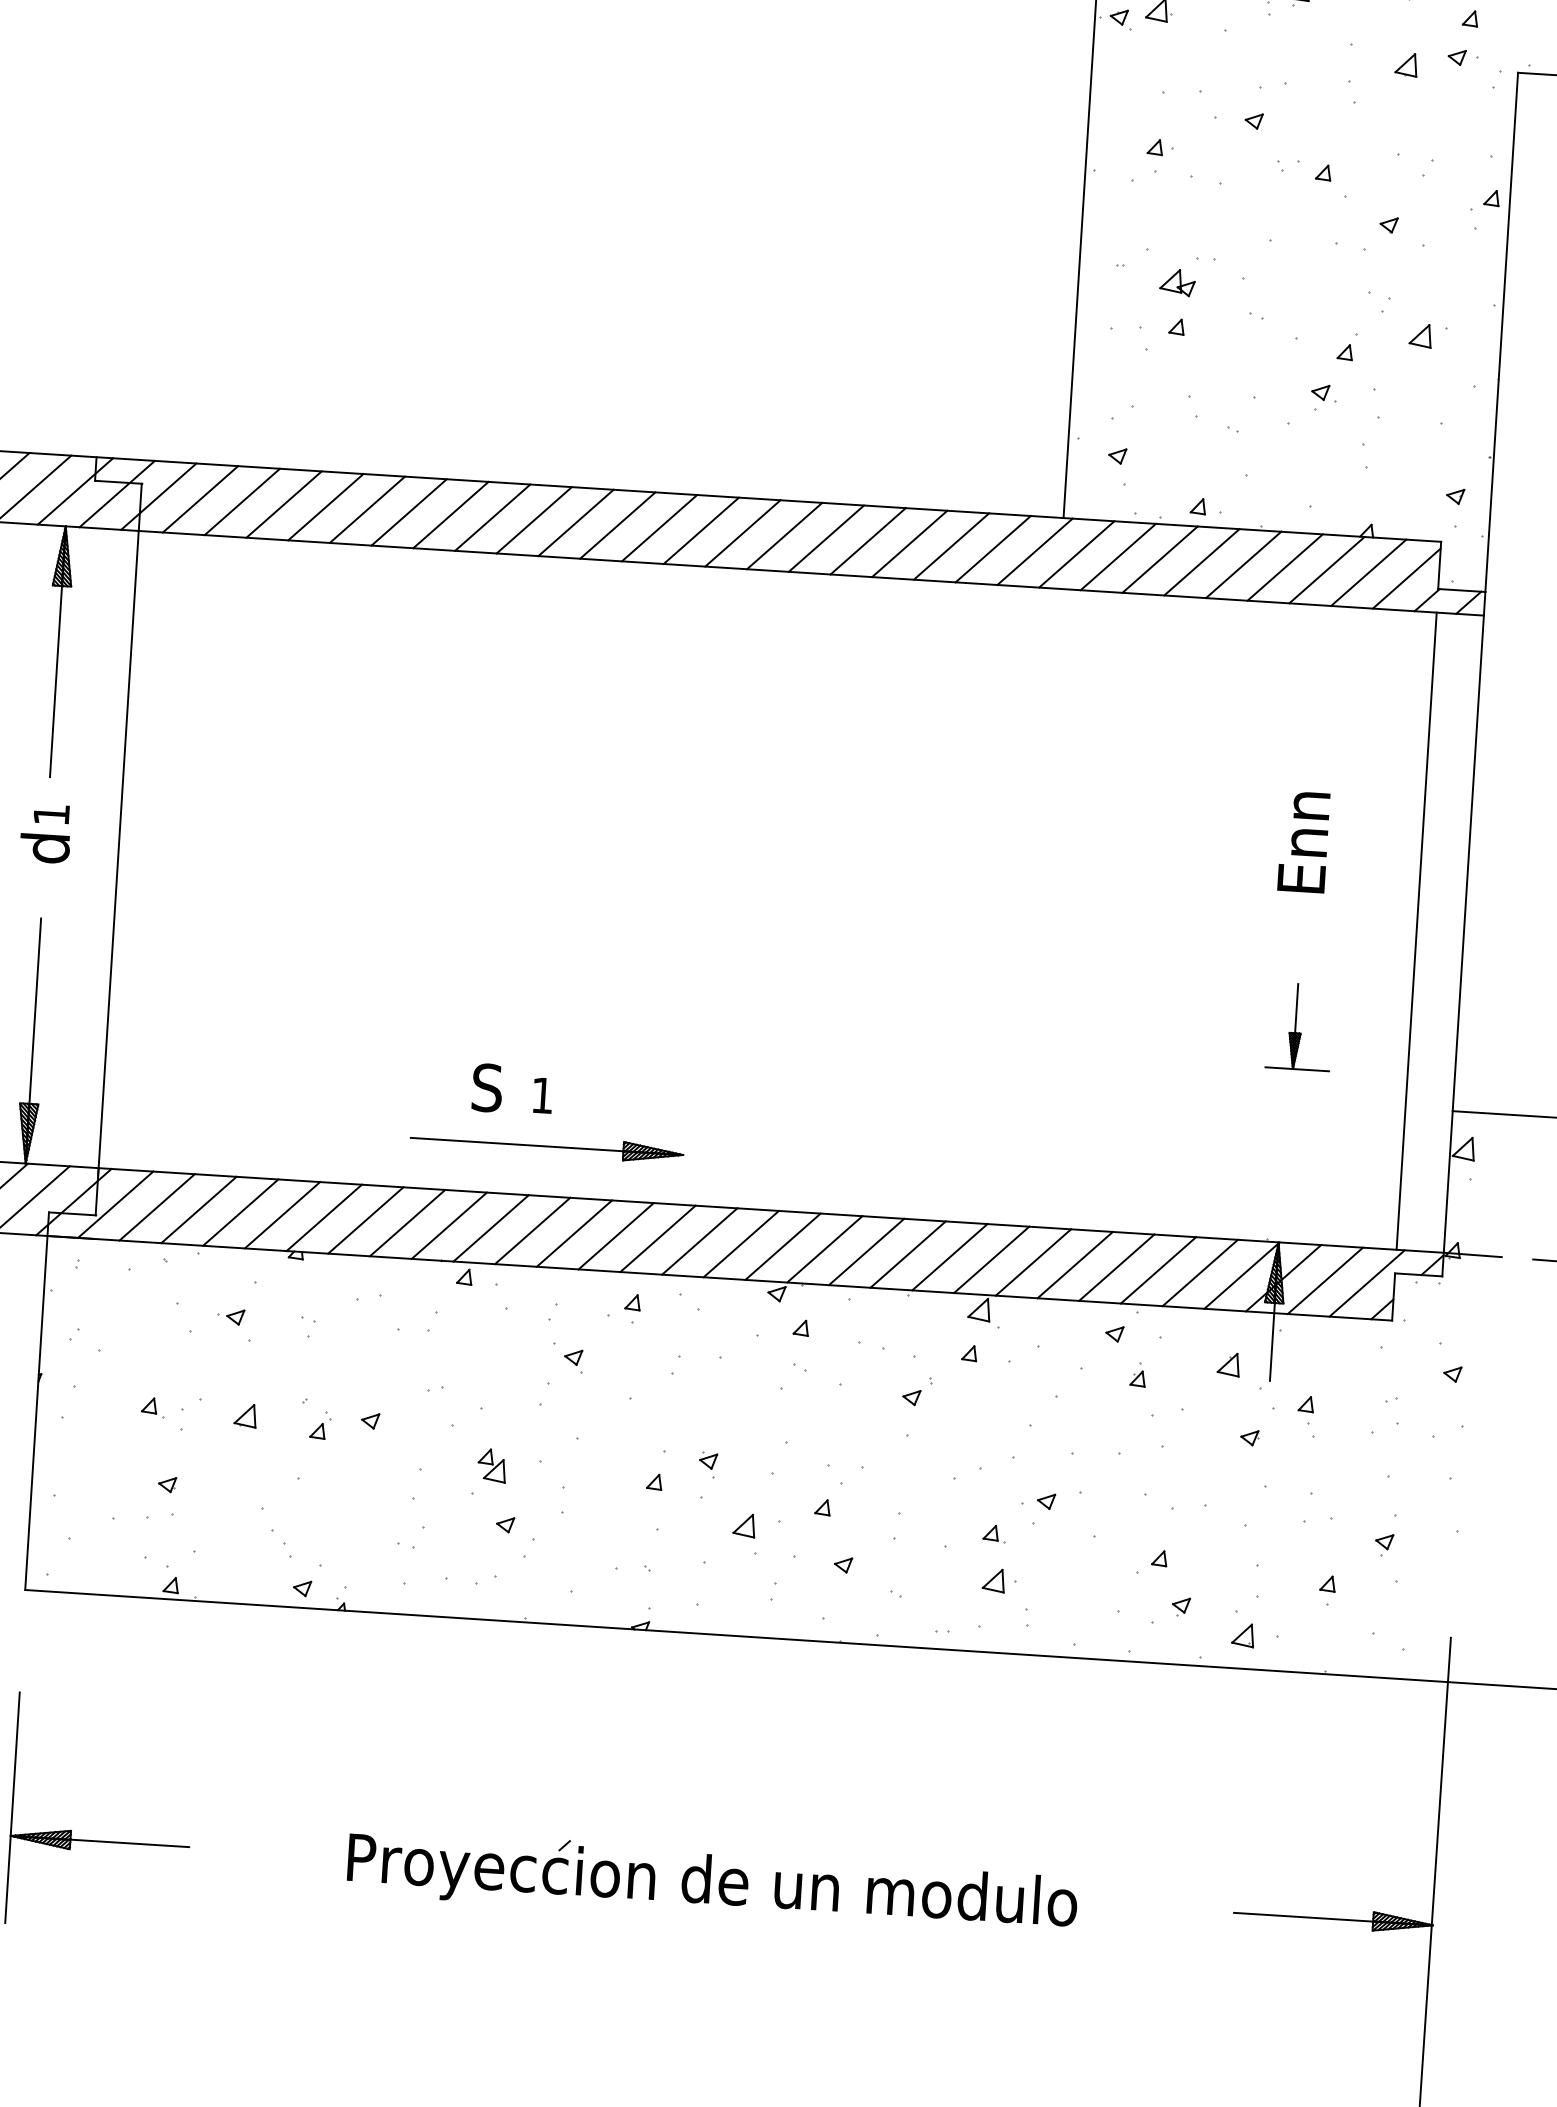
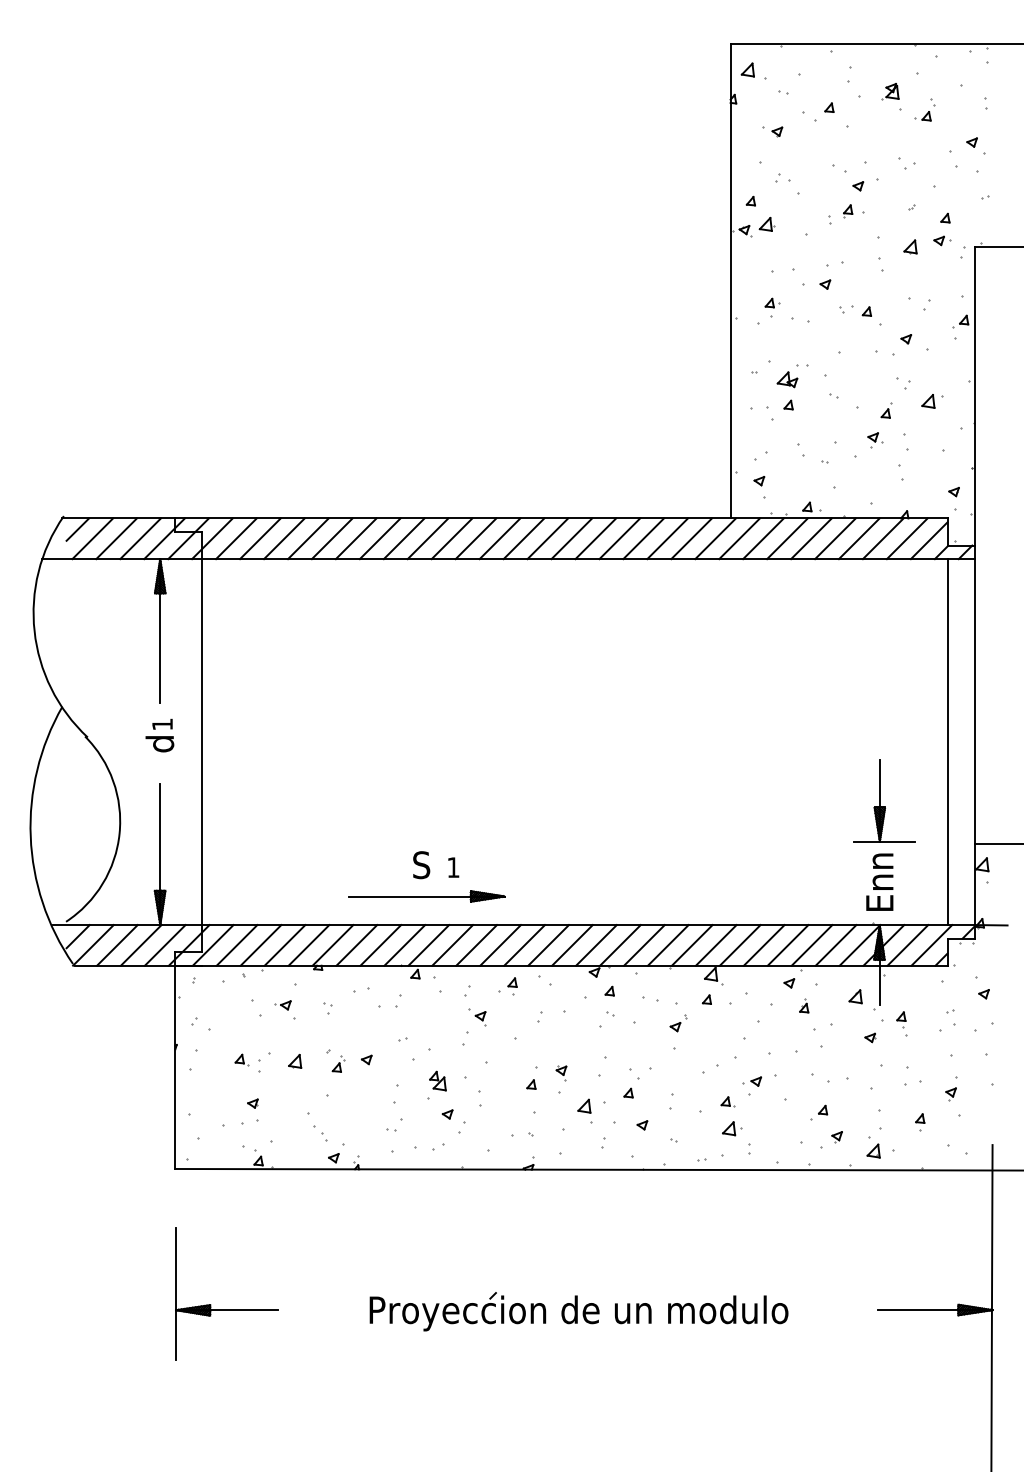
text: (1303, 840) -> (879, 881), moved
part: (1300, 1026) -> (884, 800), size x1.67
part: (546, 1146) -> (426, 896), moved

